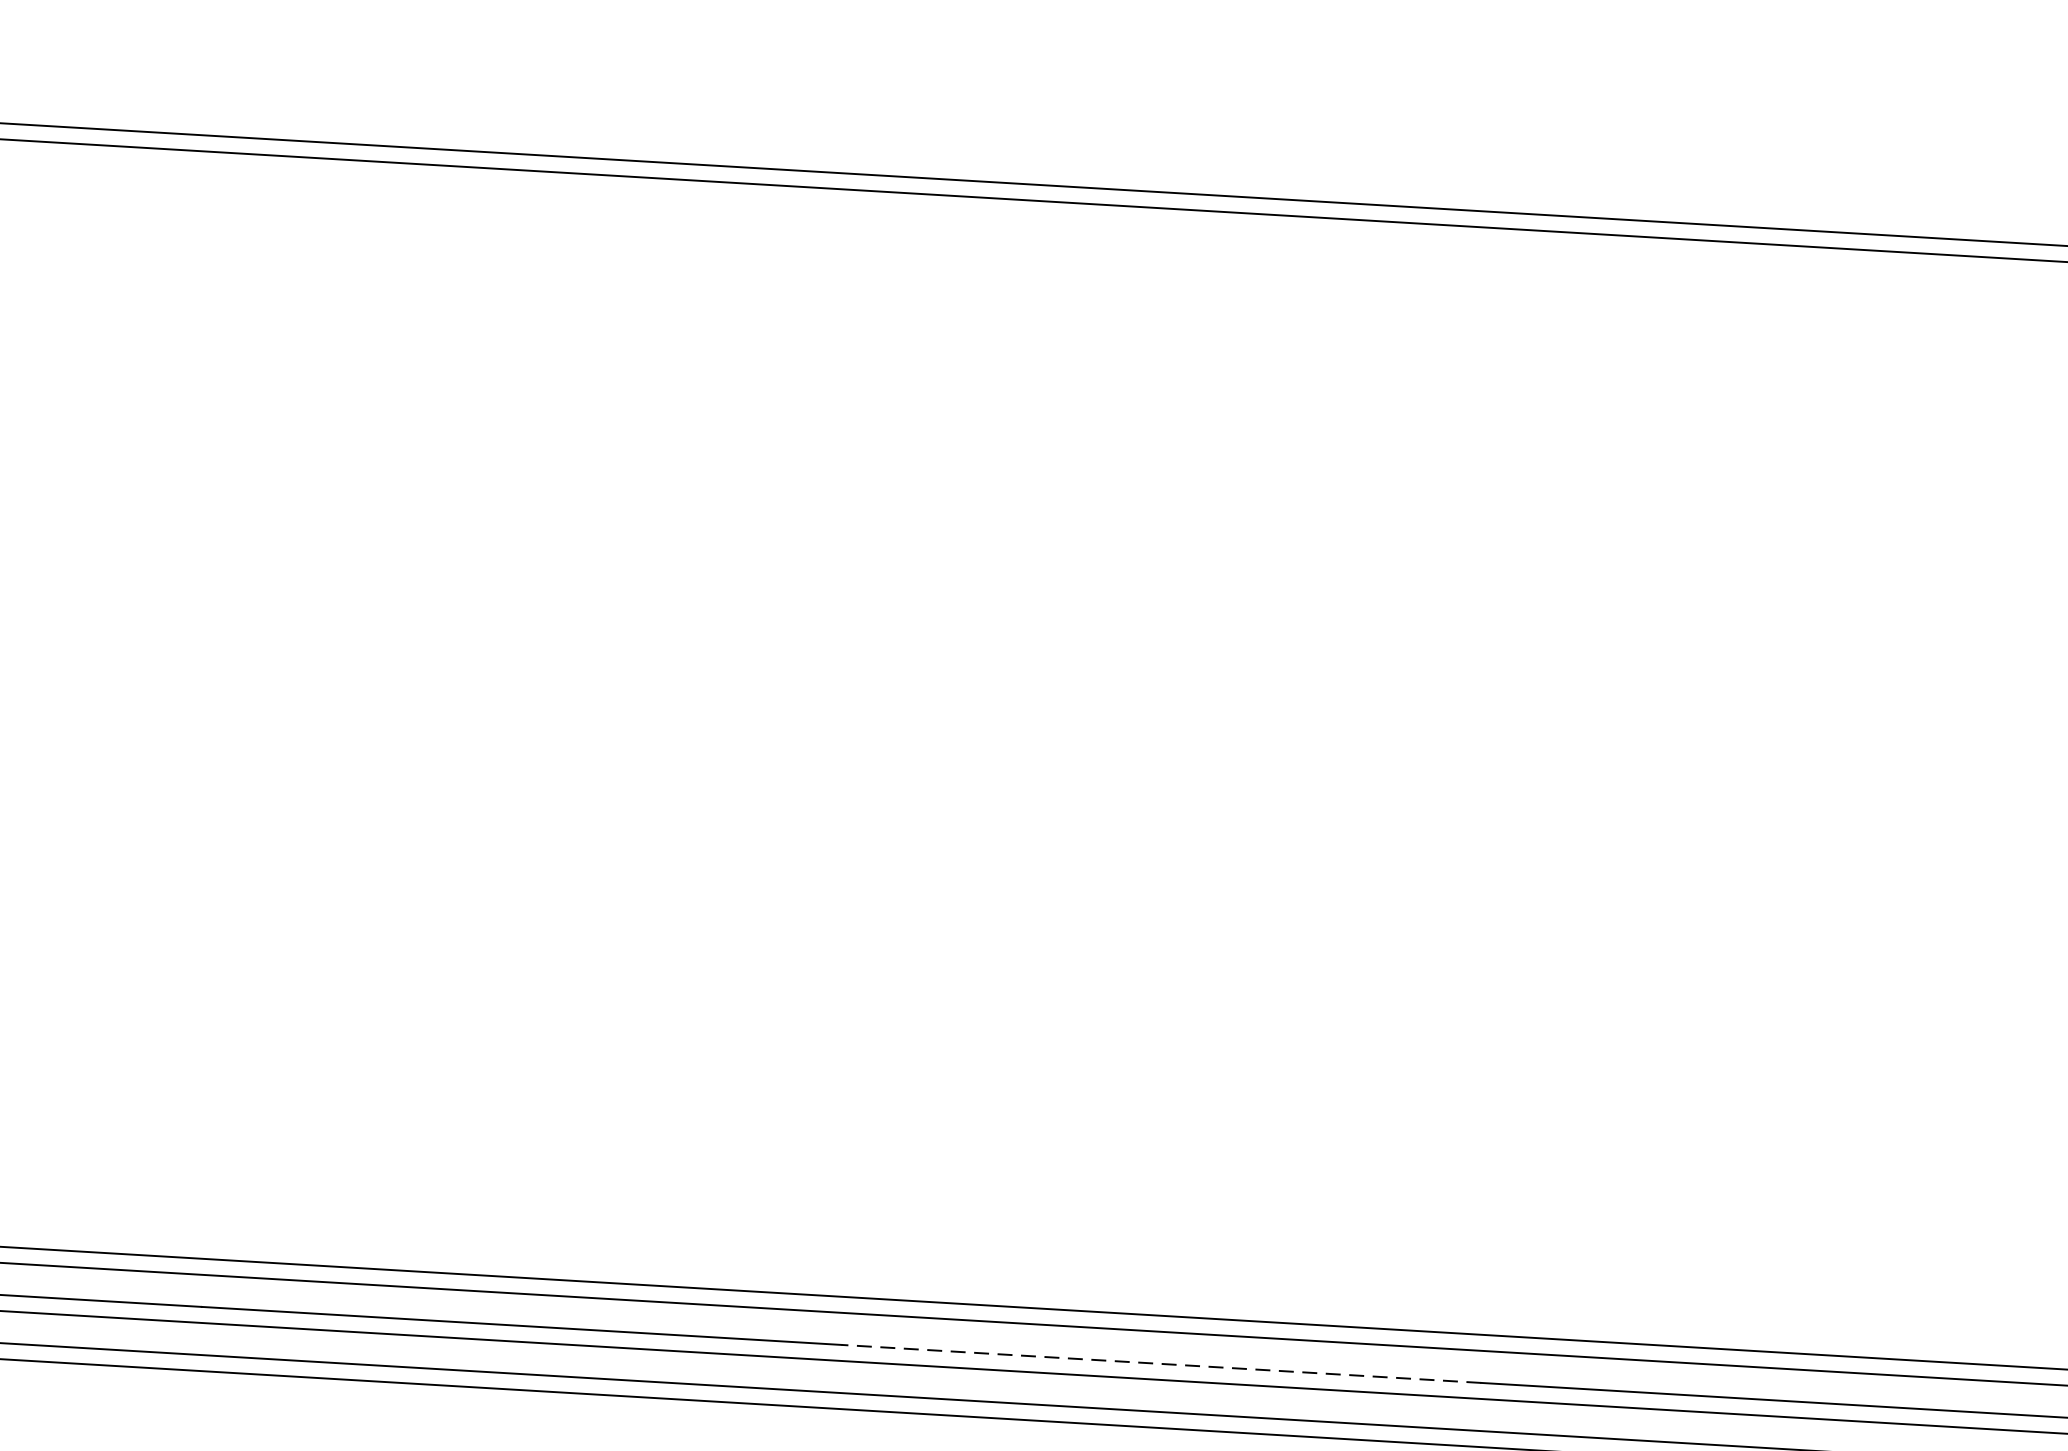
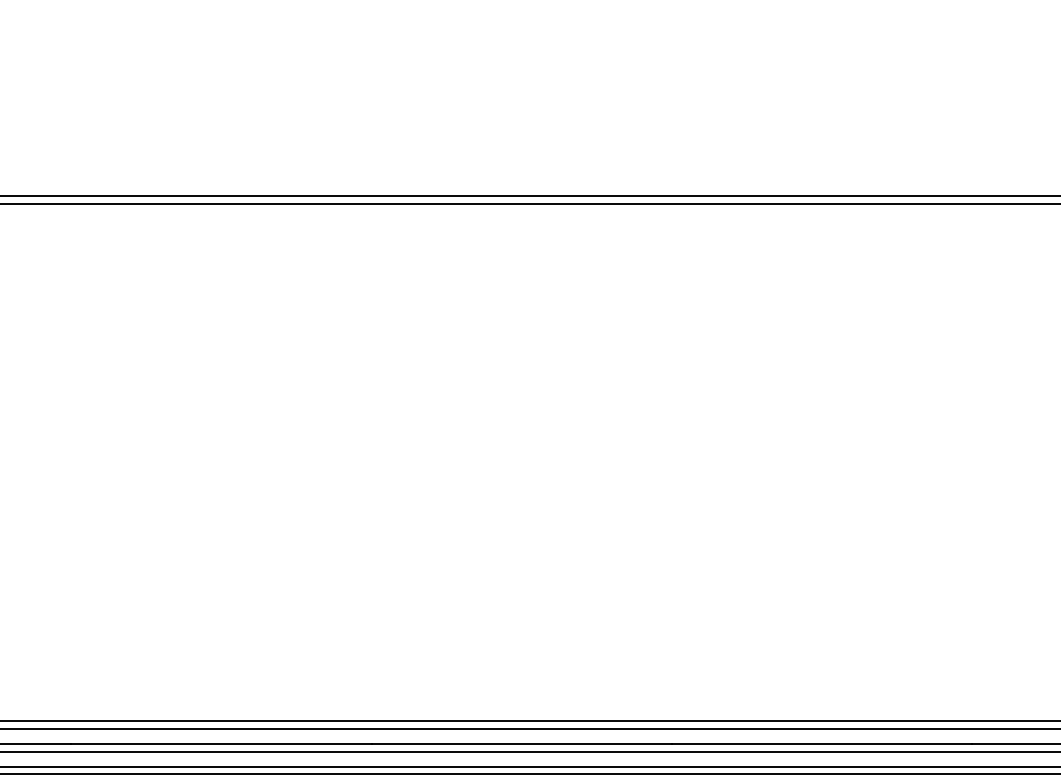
line: (1160, 1364) -> (521, 744), dashed -> solid

